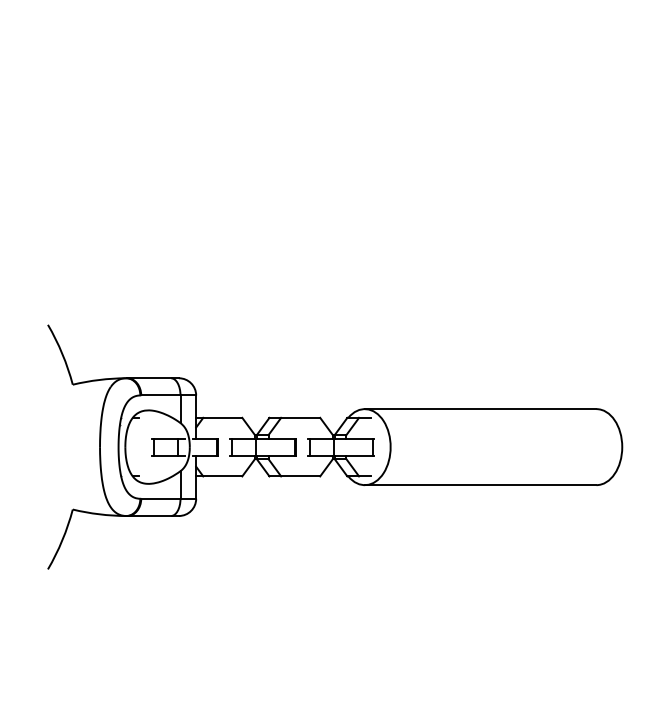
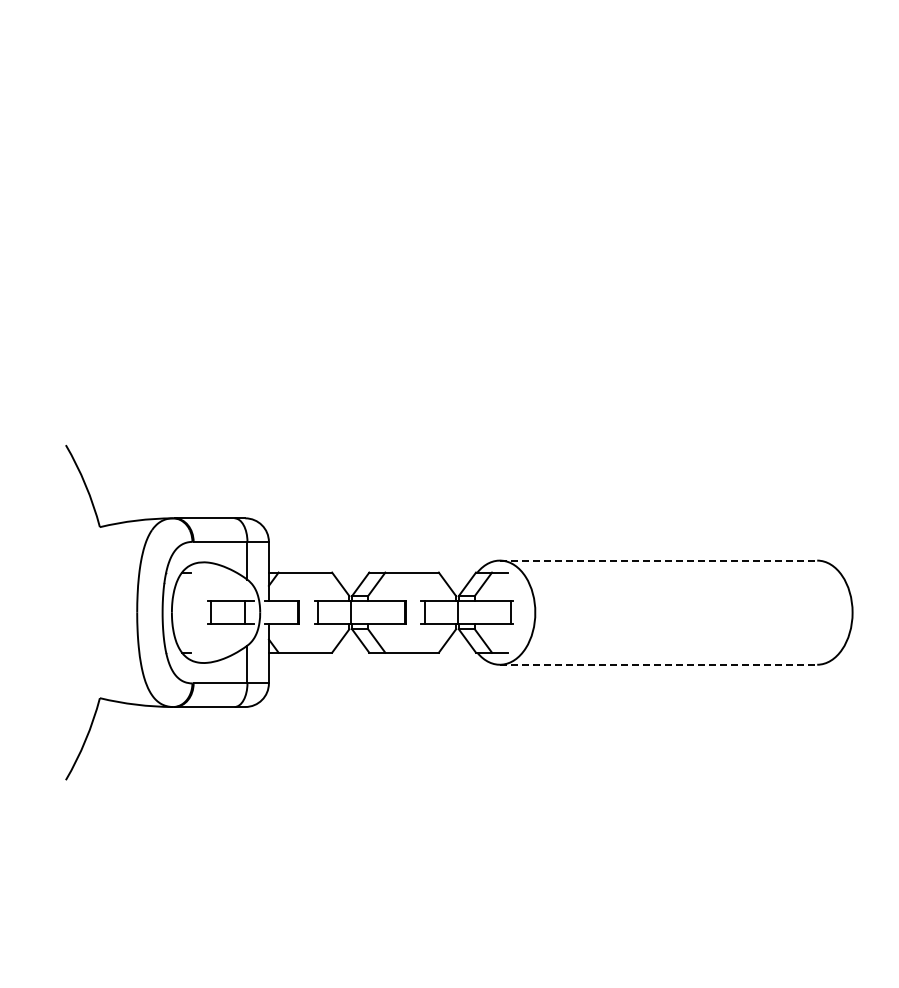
line: (480, 409) -> (658, 560), solid -> dashed
line: (480, 484) -> (658, 664), solid -> dashed

